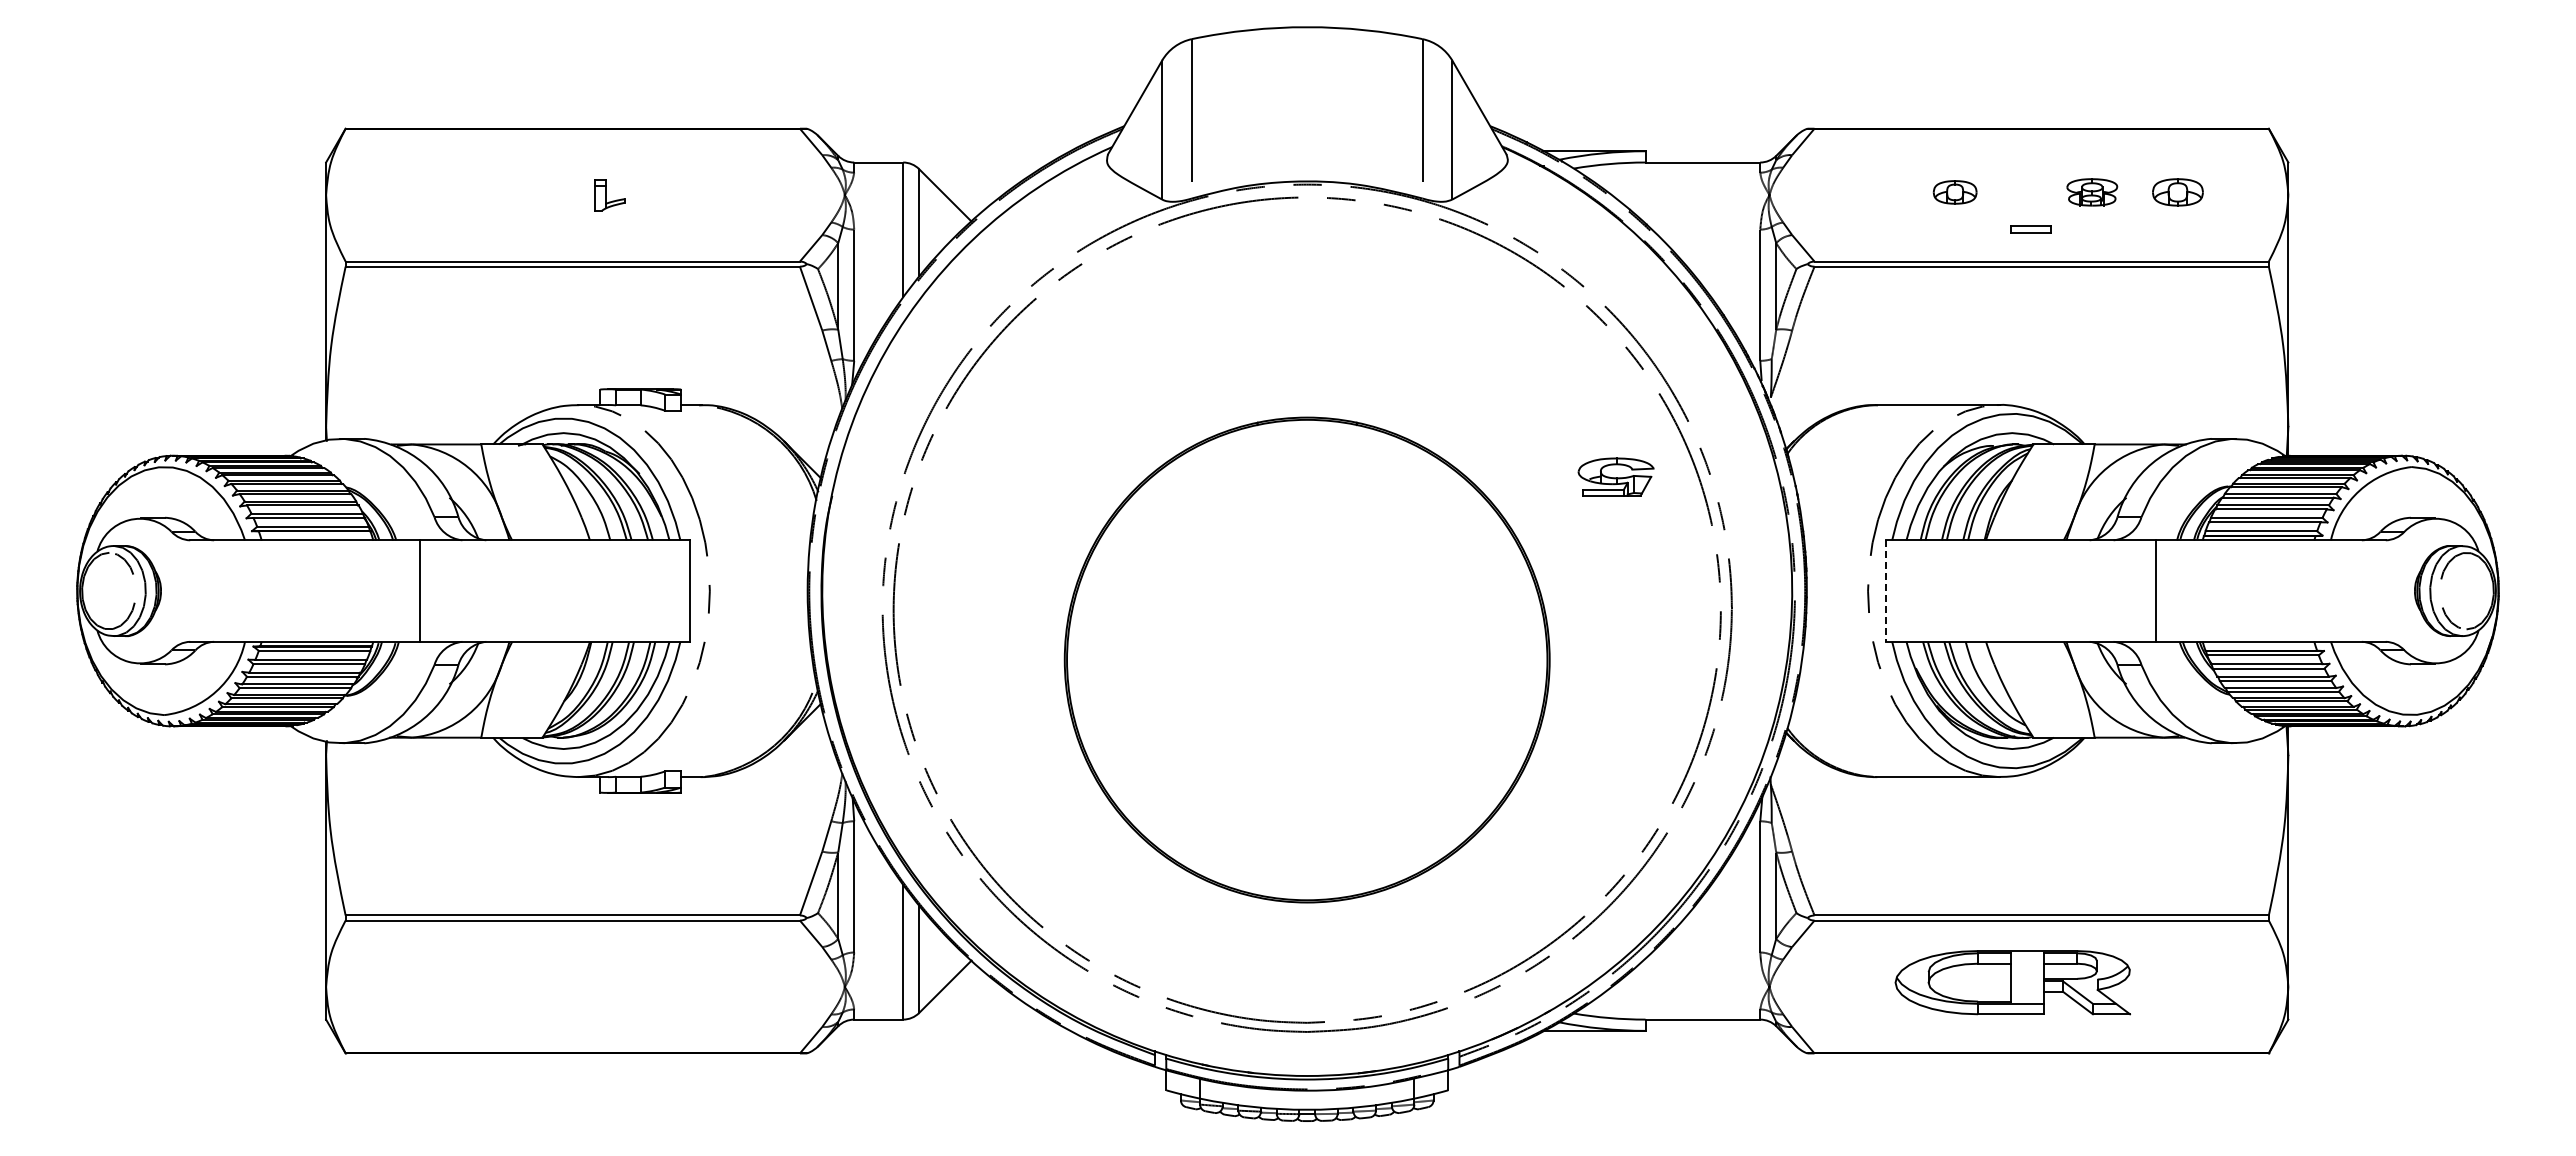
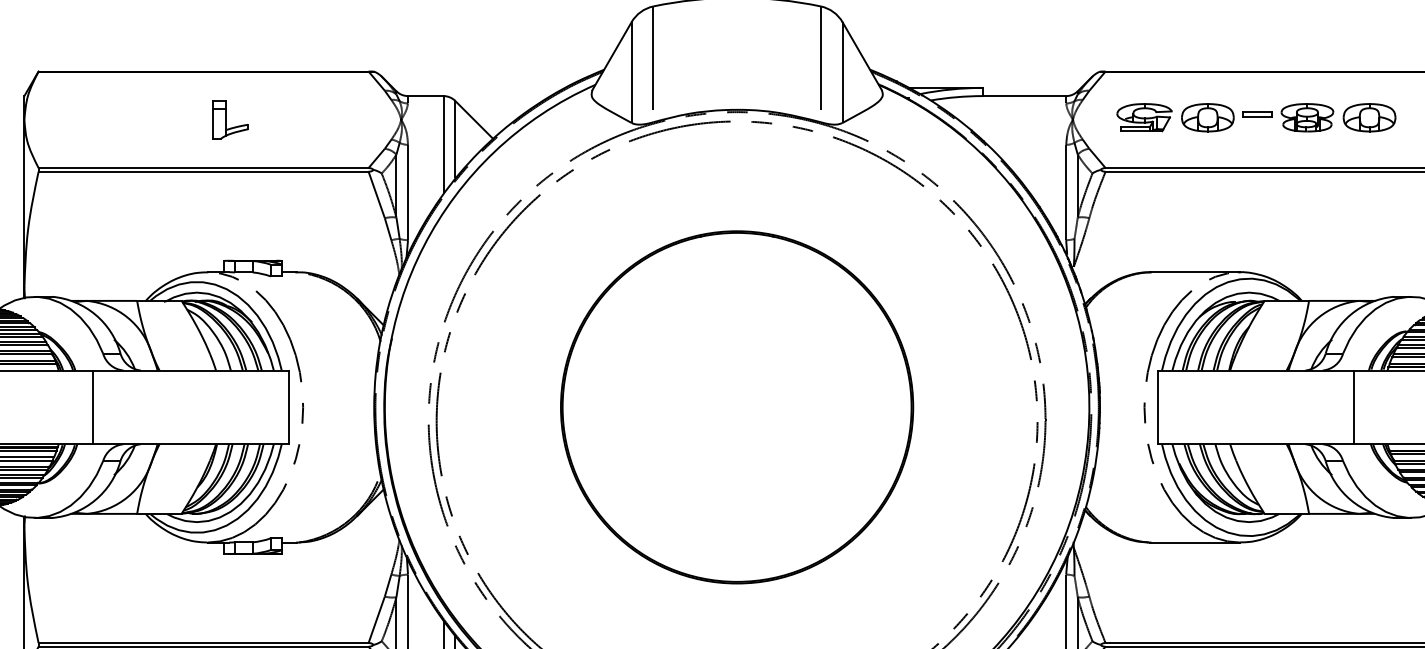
part: (1954, 192) -> (1207, 117), size x1.67
part: (2091, 192) -> (1306, 117), size x1.43
part: (2177, 192) -> (1369, 117), size x1.43
part: (609, 194) -> (230, 119), size x1.67
part: (2030, 229) -> (1257, 114), moved
part: (1615, 476) -> (1144, 117), moved
line: (1886, 591) -> (1157, 407), dashed -> solid
part: (1306, 659) -> (736, 406), moved

